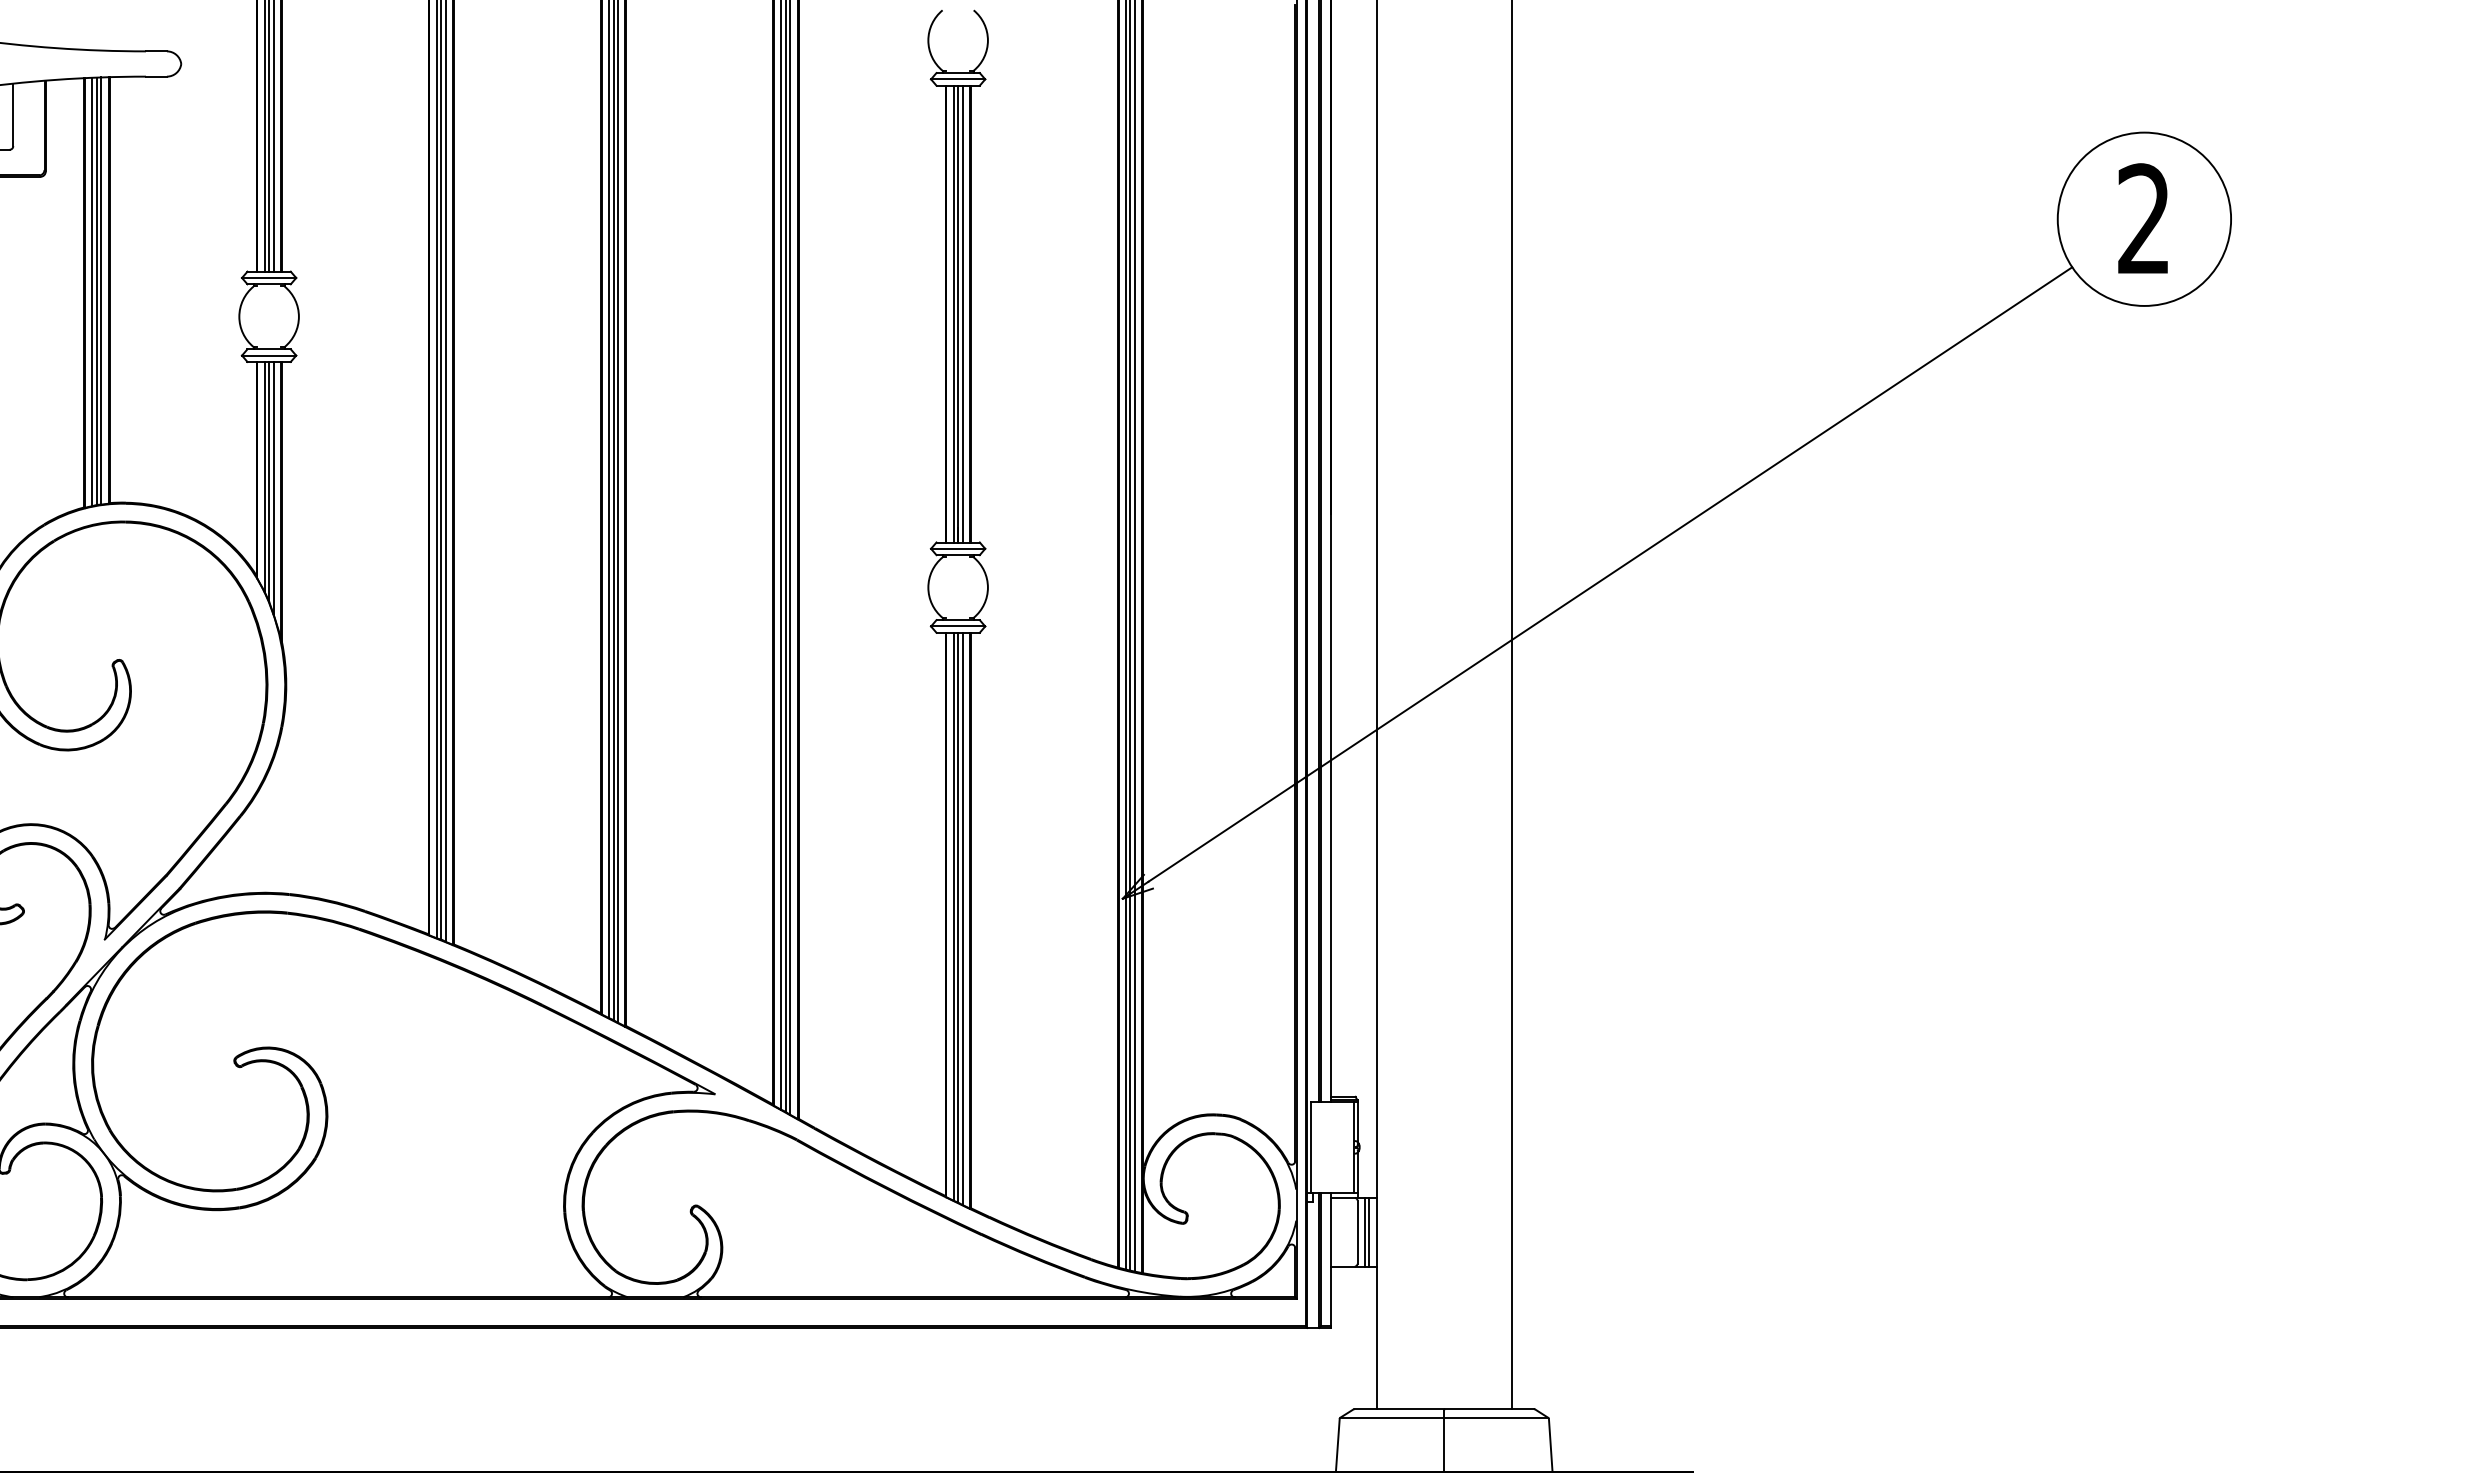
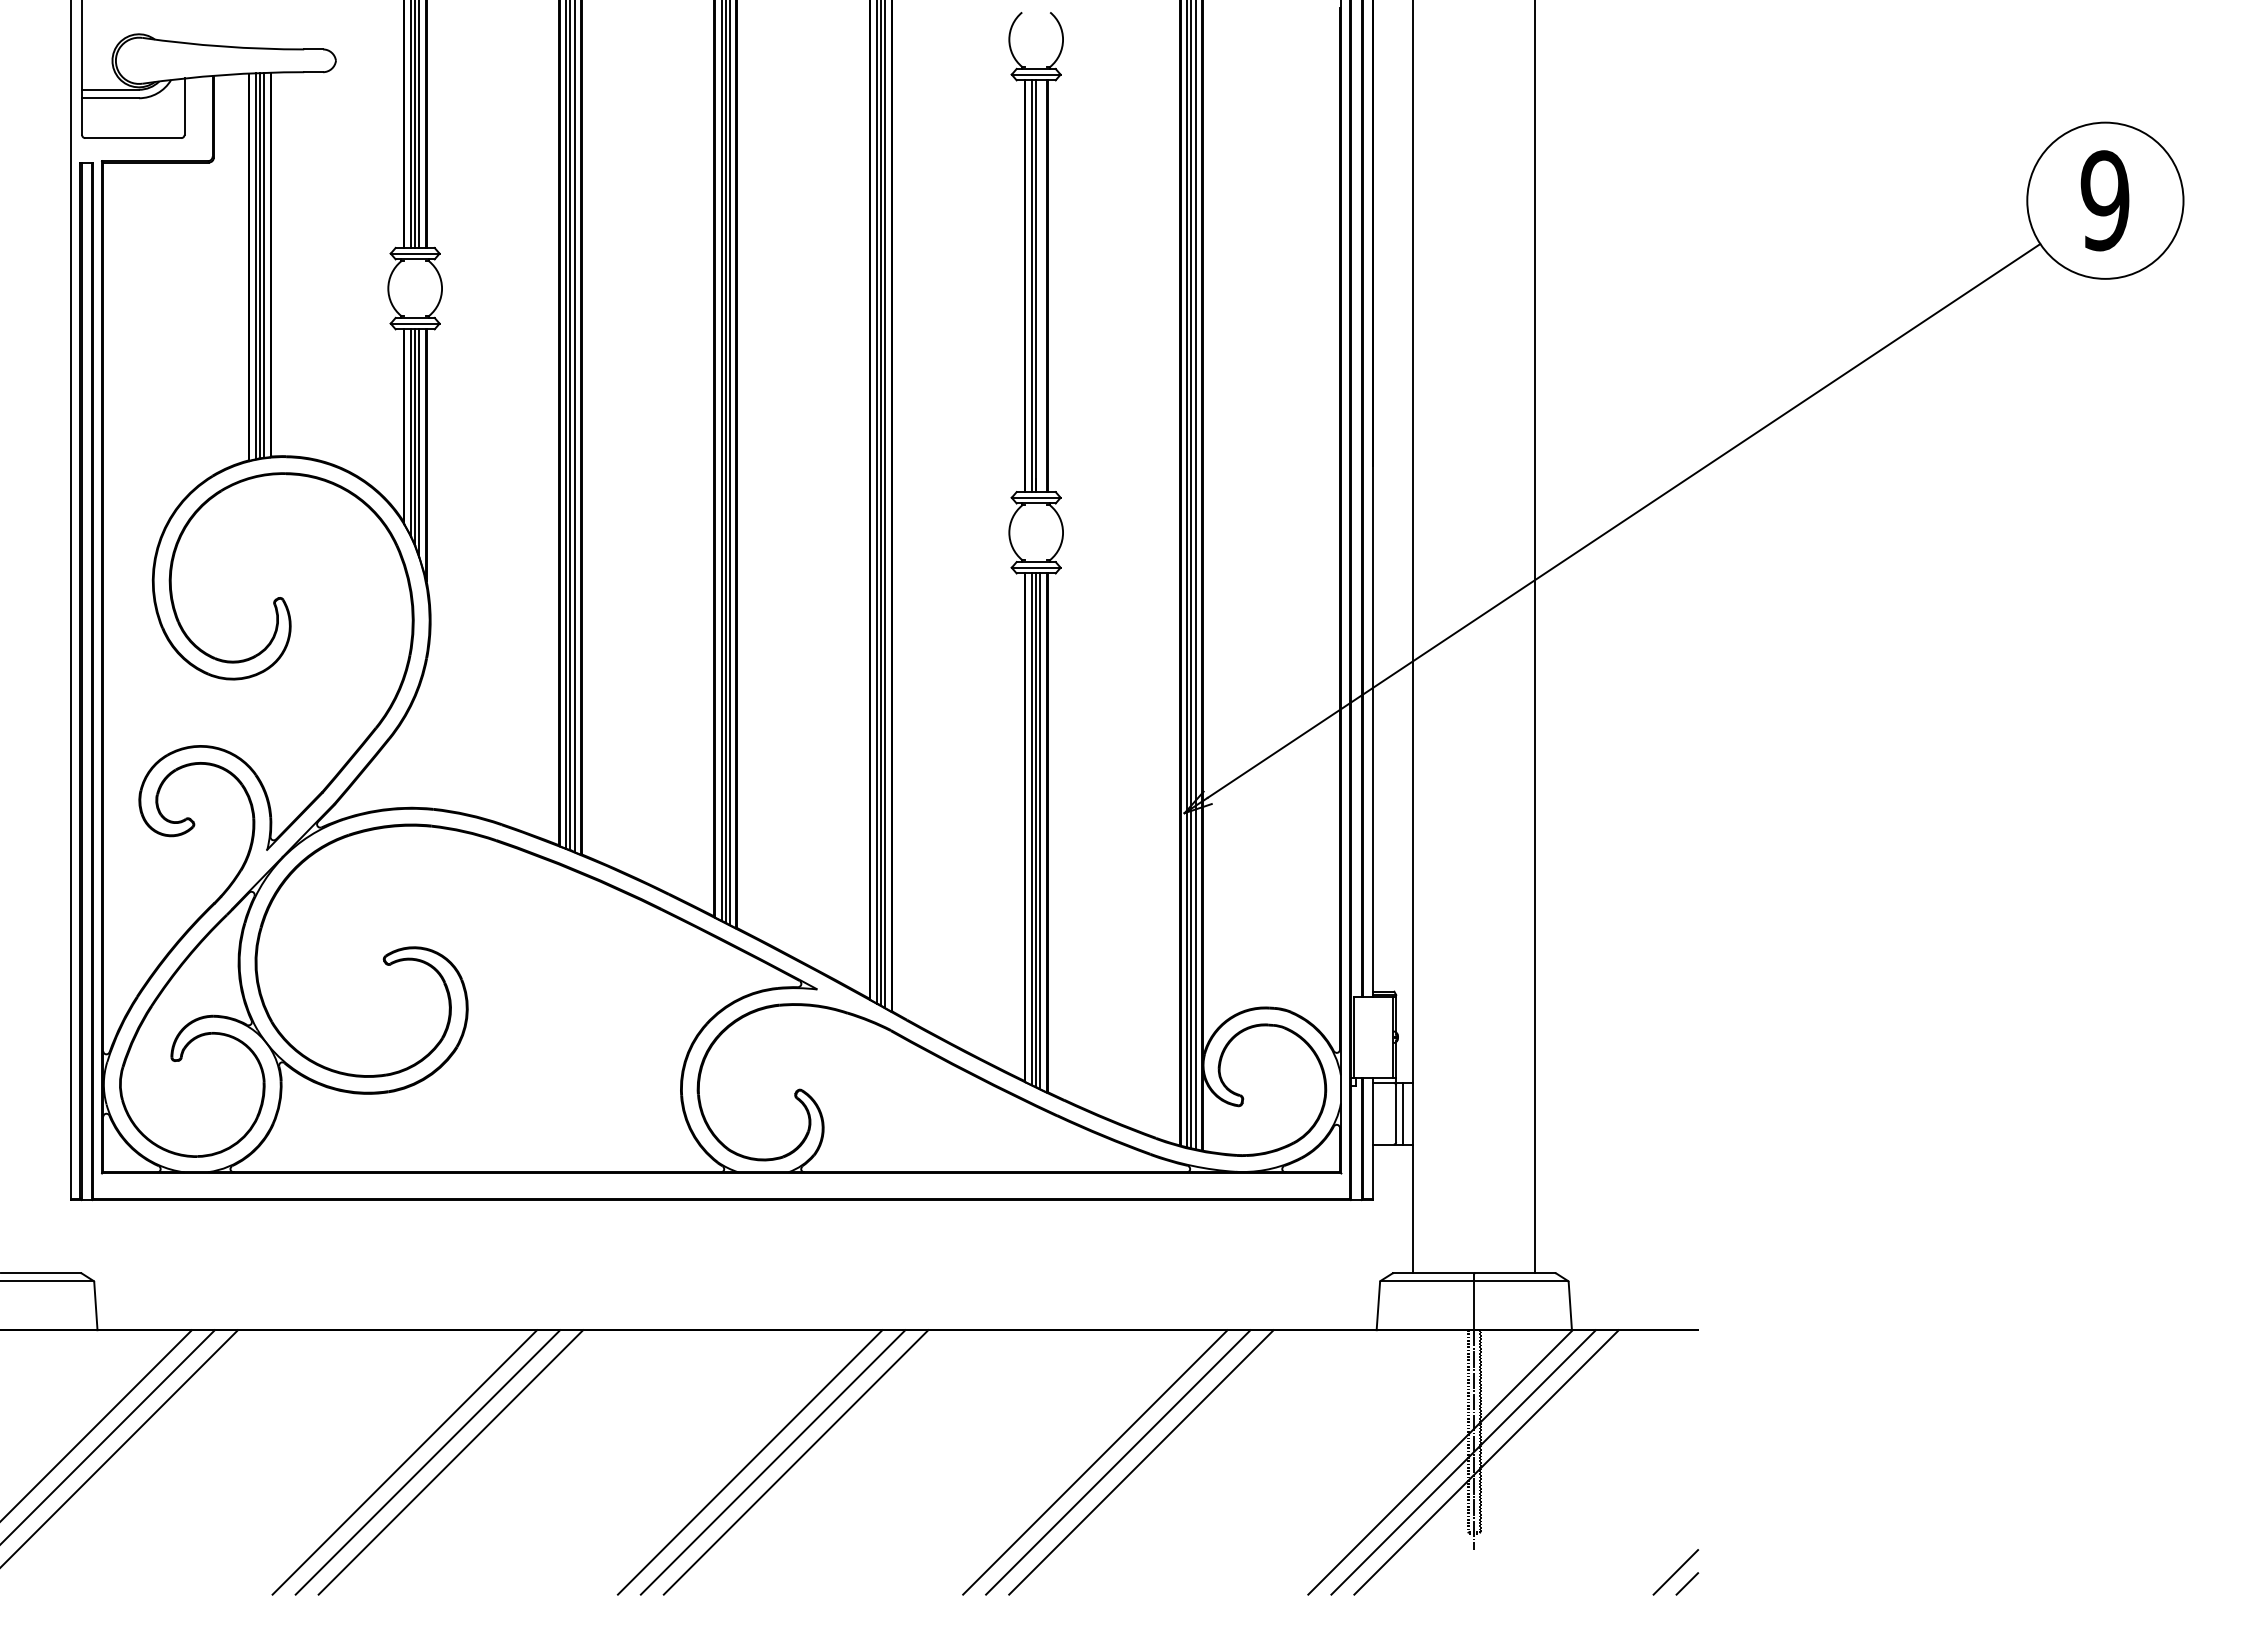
text: (2143, 218) -> (2104, 200), 2 -> 9
line: (962, 314) -> (1040, 286), removed
line: (1369, 1231) -> (1406, 1113), removed

